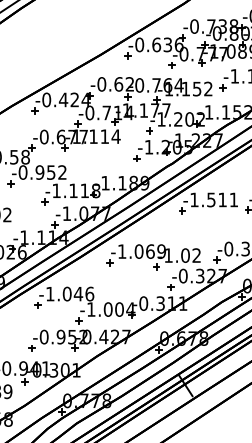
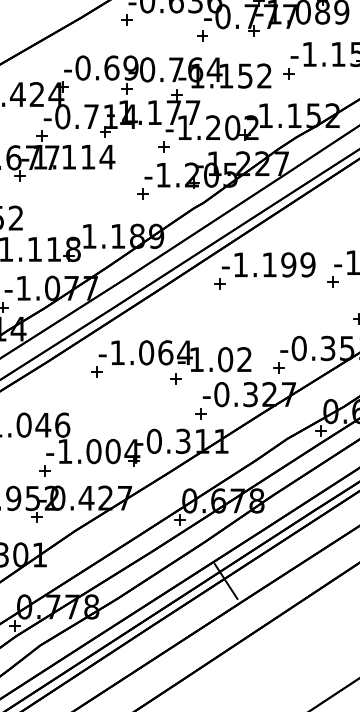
text: (129, 84) -> (130, 68), -0.62 -> -0.69
text: (222, 199) -> (288, 264), -1.511 -> -1.199
text: (161, 251) -> (184, 352), -1.069 -> -1.064

